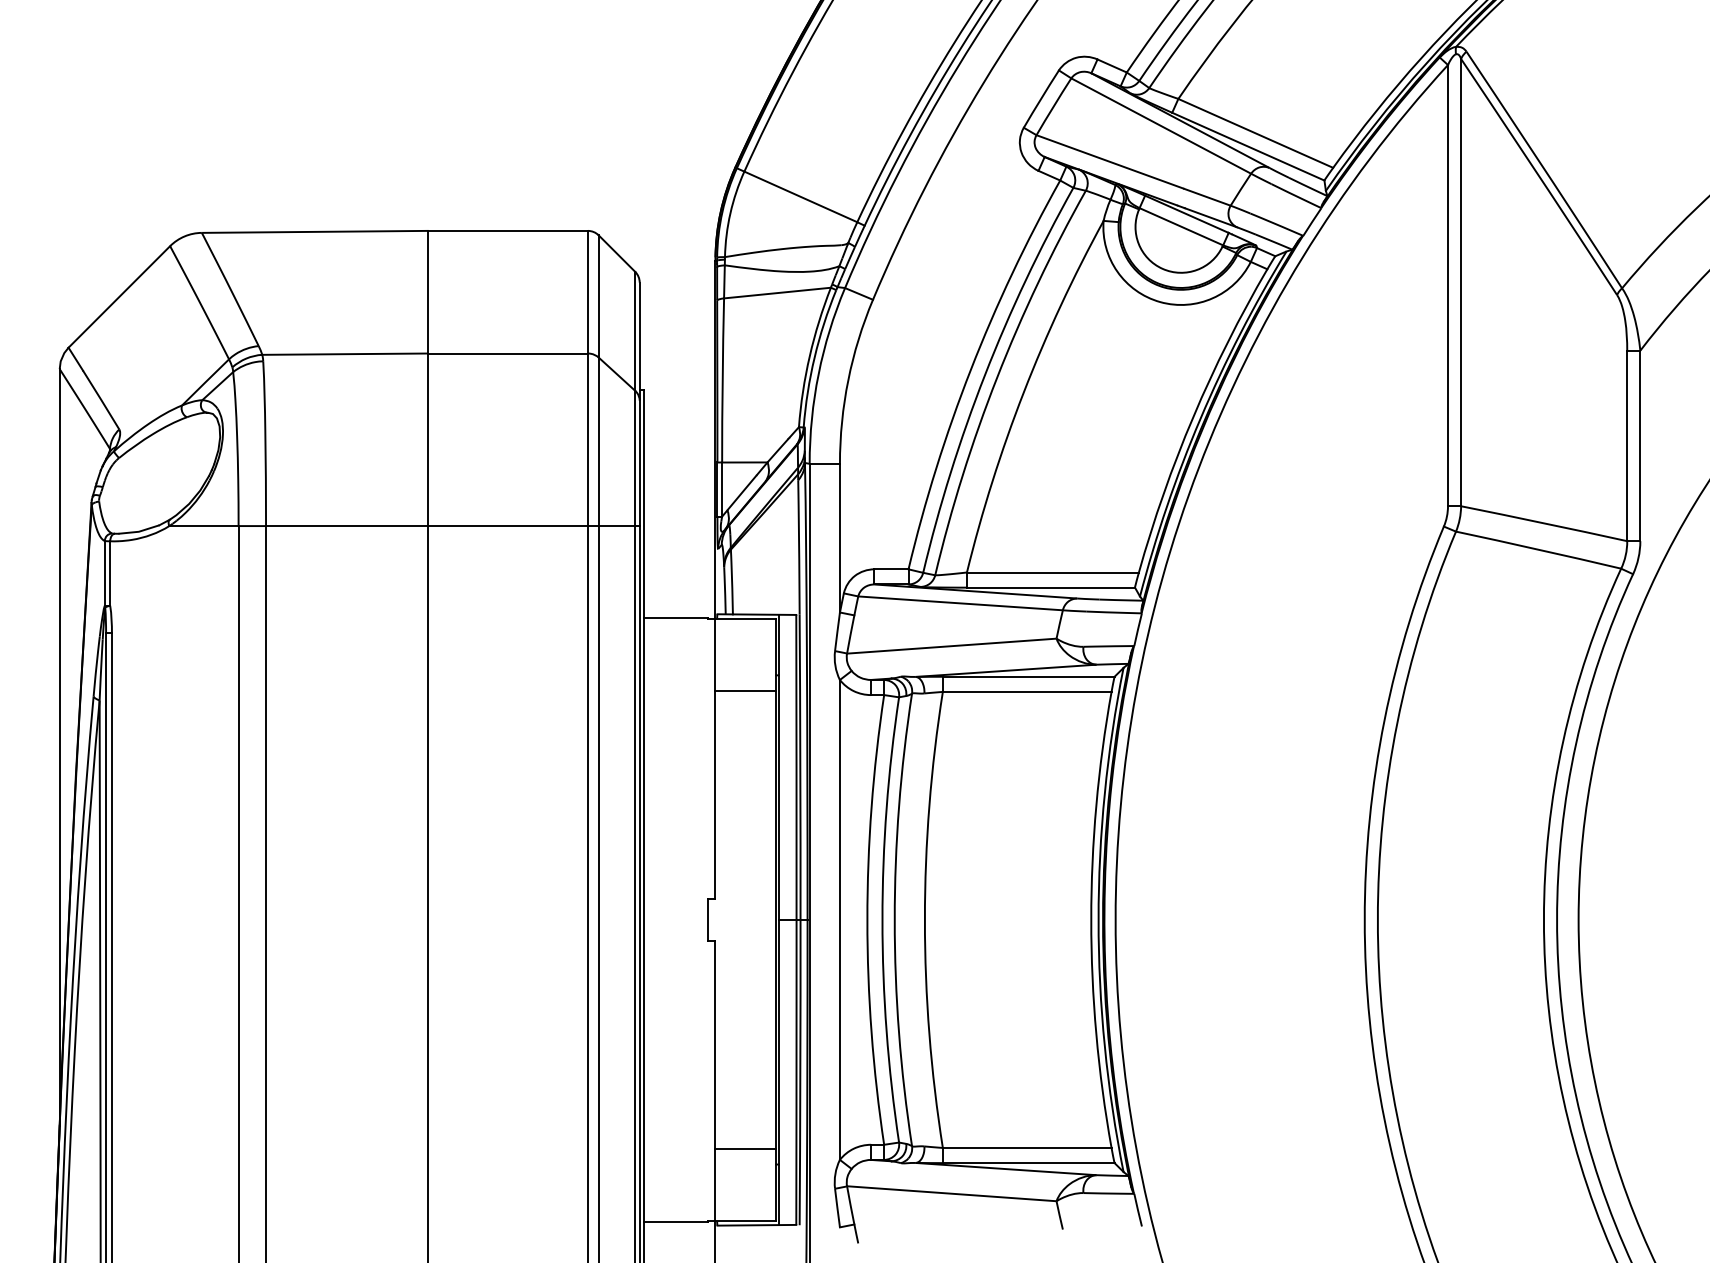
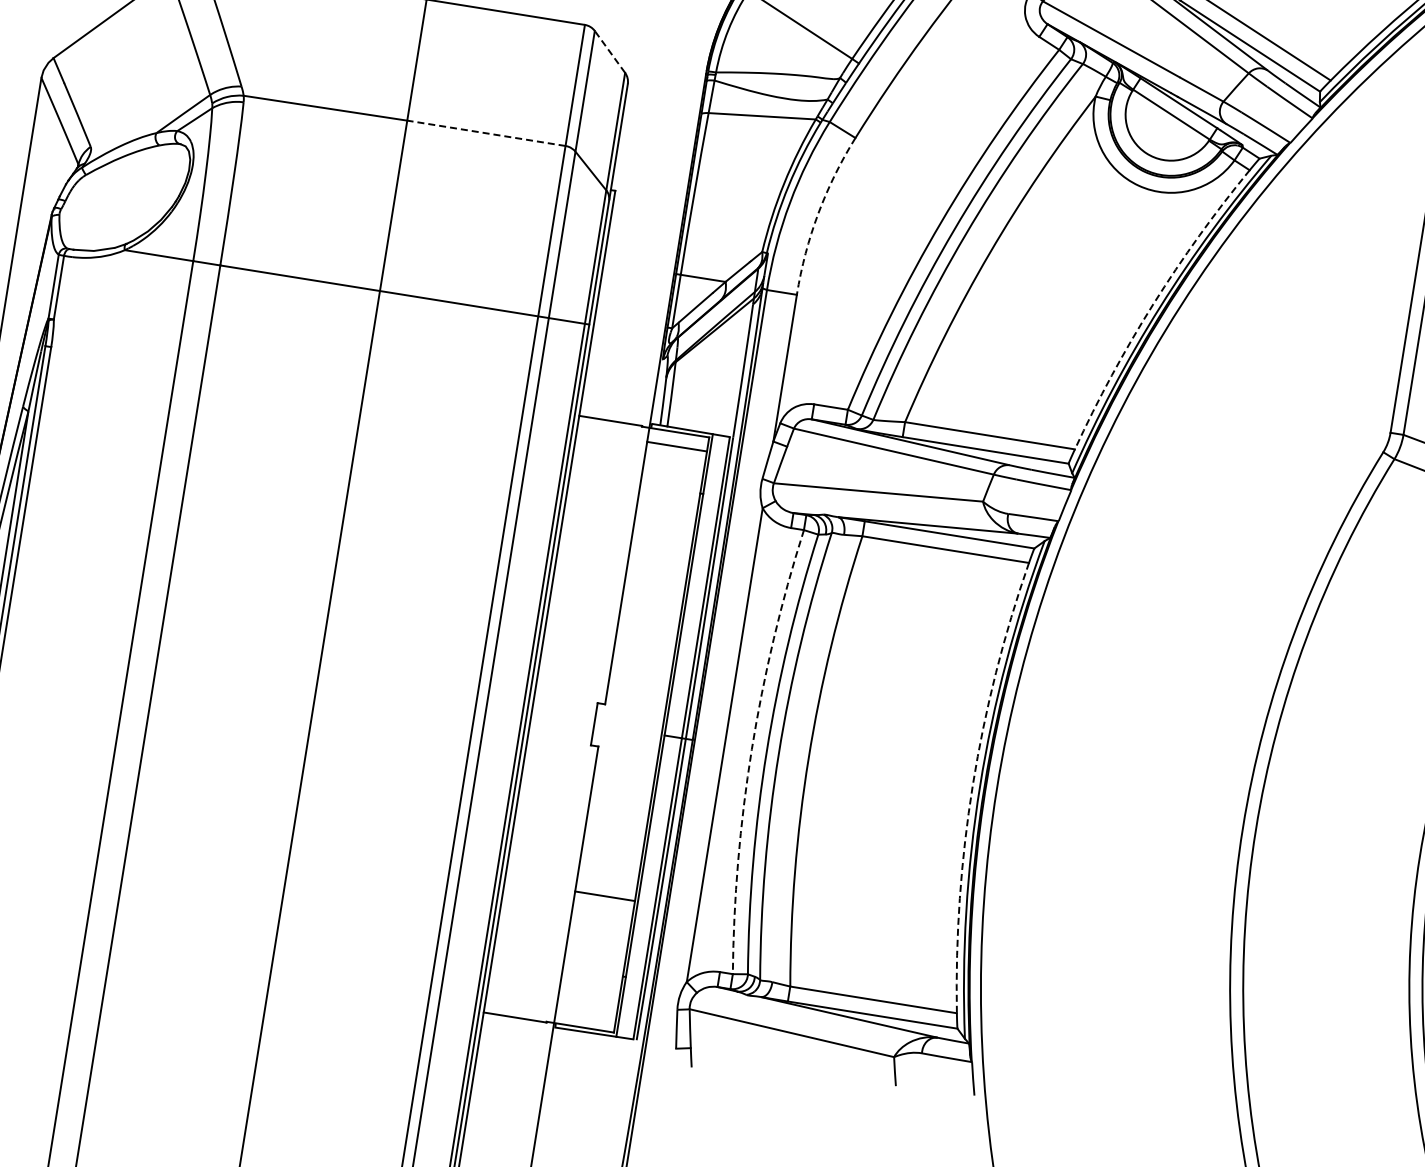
line: (617, 253) -> (610, 51), solid -> dashed
line: (507, 353) -> (486, 133), solid -> dashed
arc: (848, 380) -> (818, 213), solid -> dashed
arc: (1193, 416) -> (1153, 303), solid -> dashed
line: (745, 690) -> (676, 446), moved
arc: (867, 919) -> (752, 749), solid -> dashed
arc: (1091, 919) -> (973, 784), solid -> dashed
line: (745, 1149) -> (604, 896), moved

